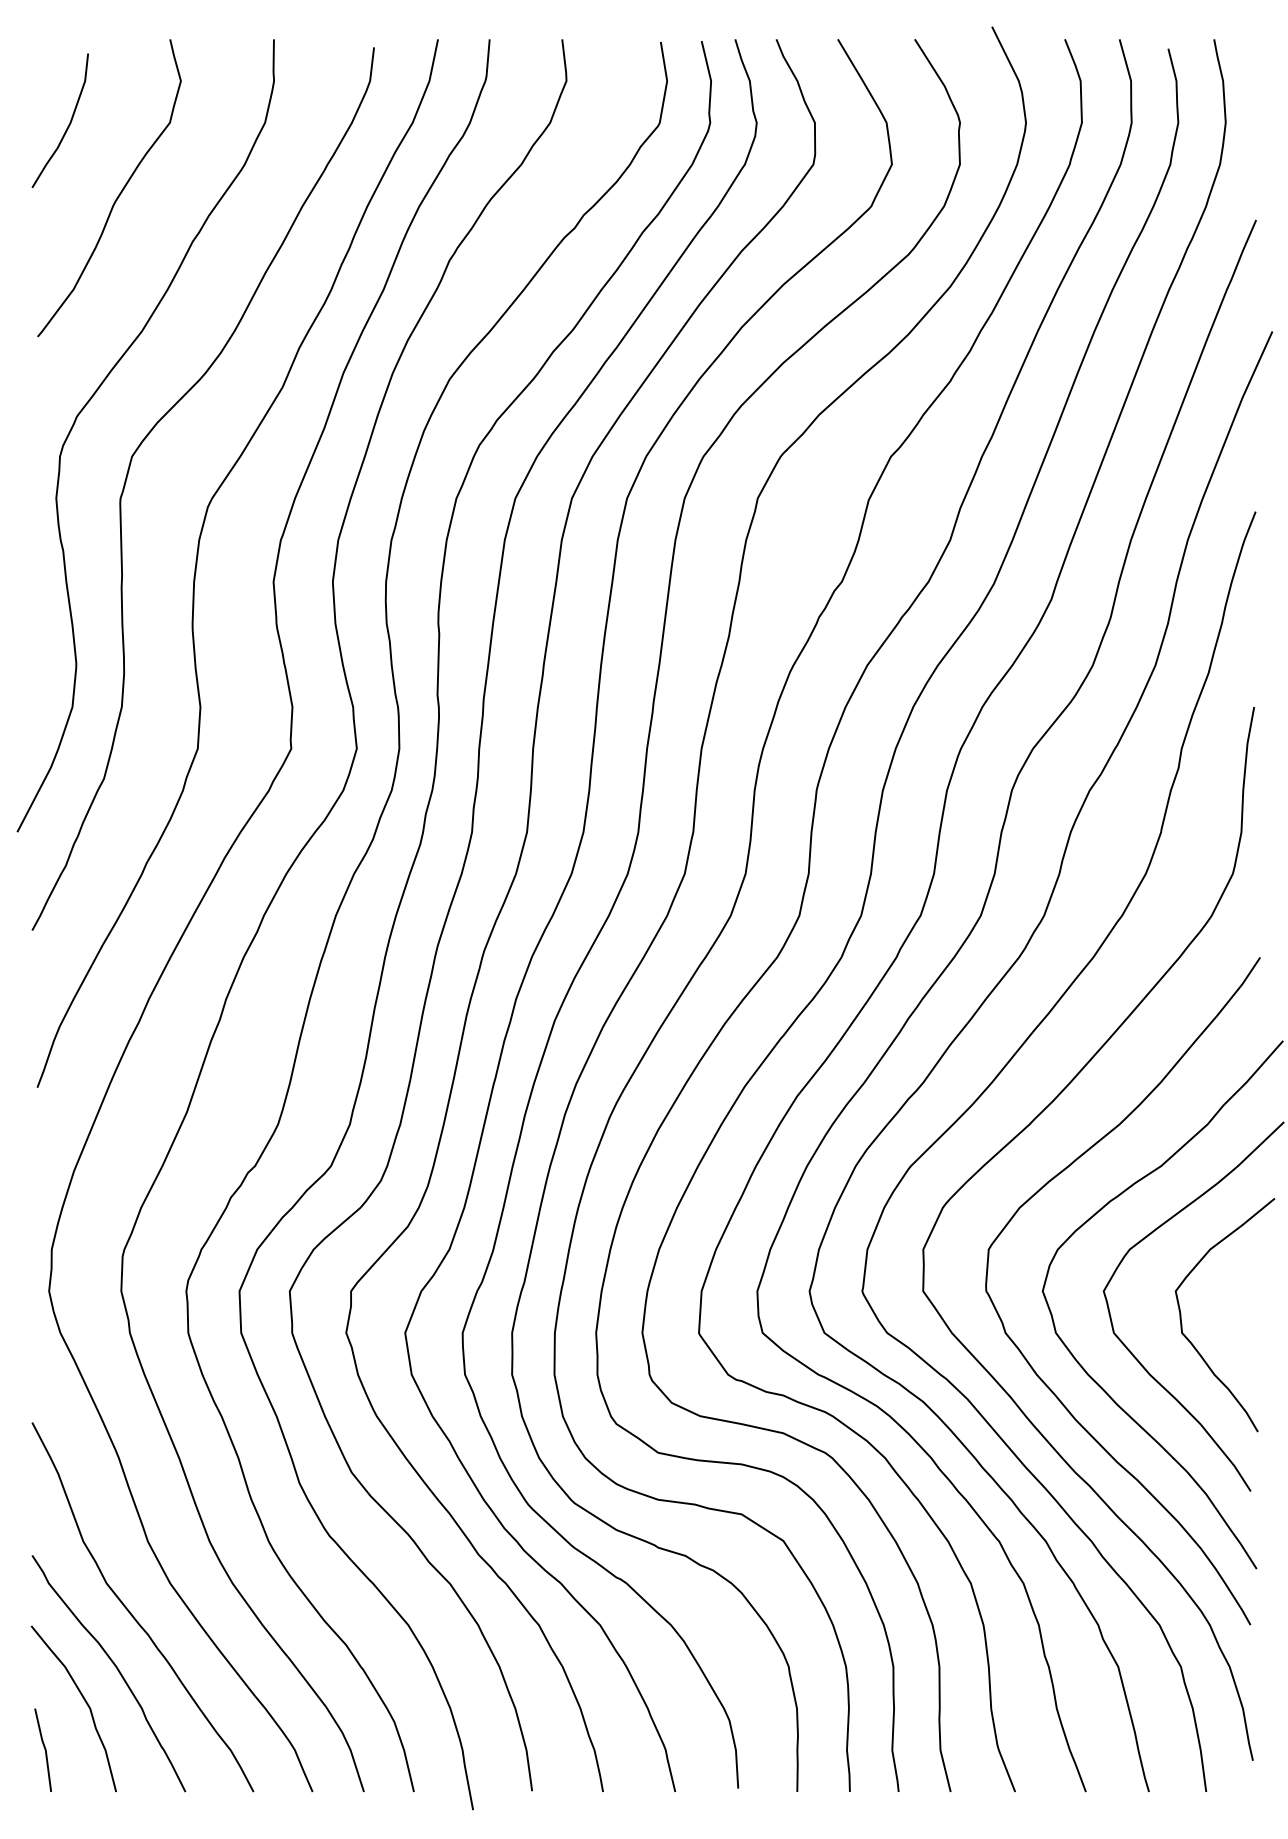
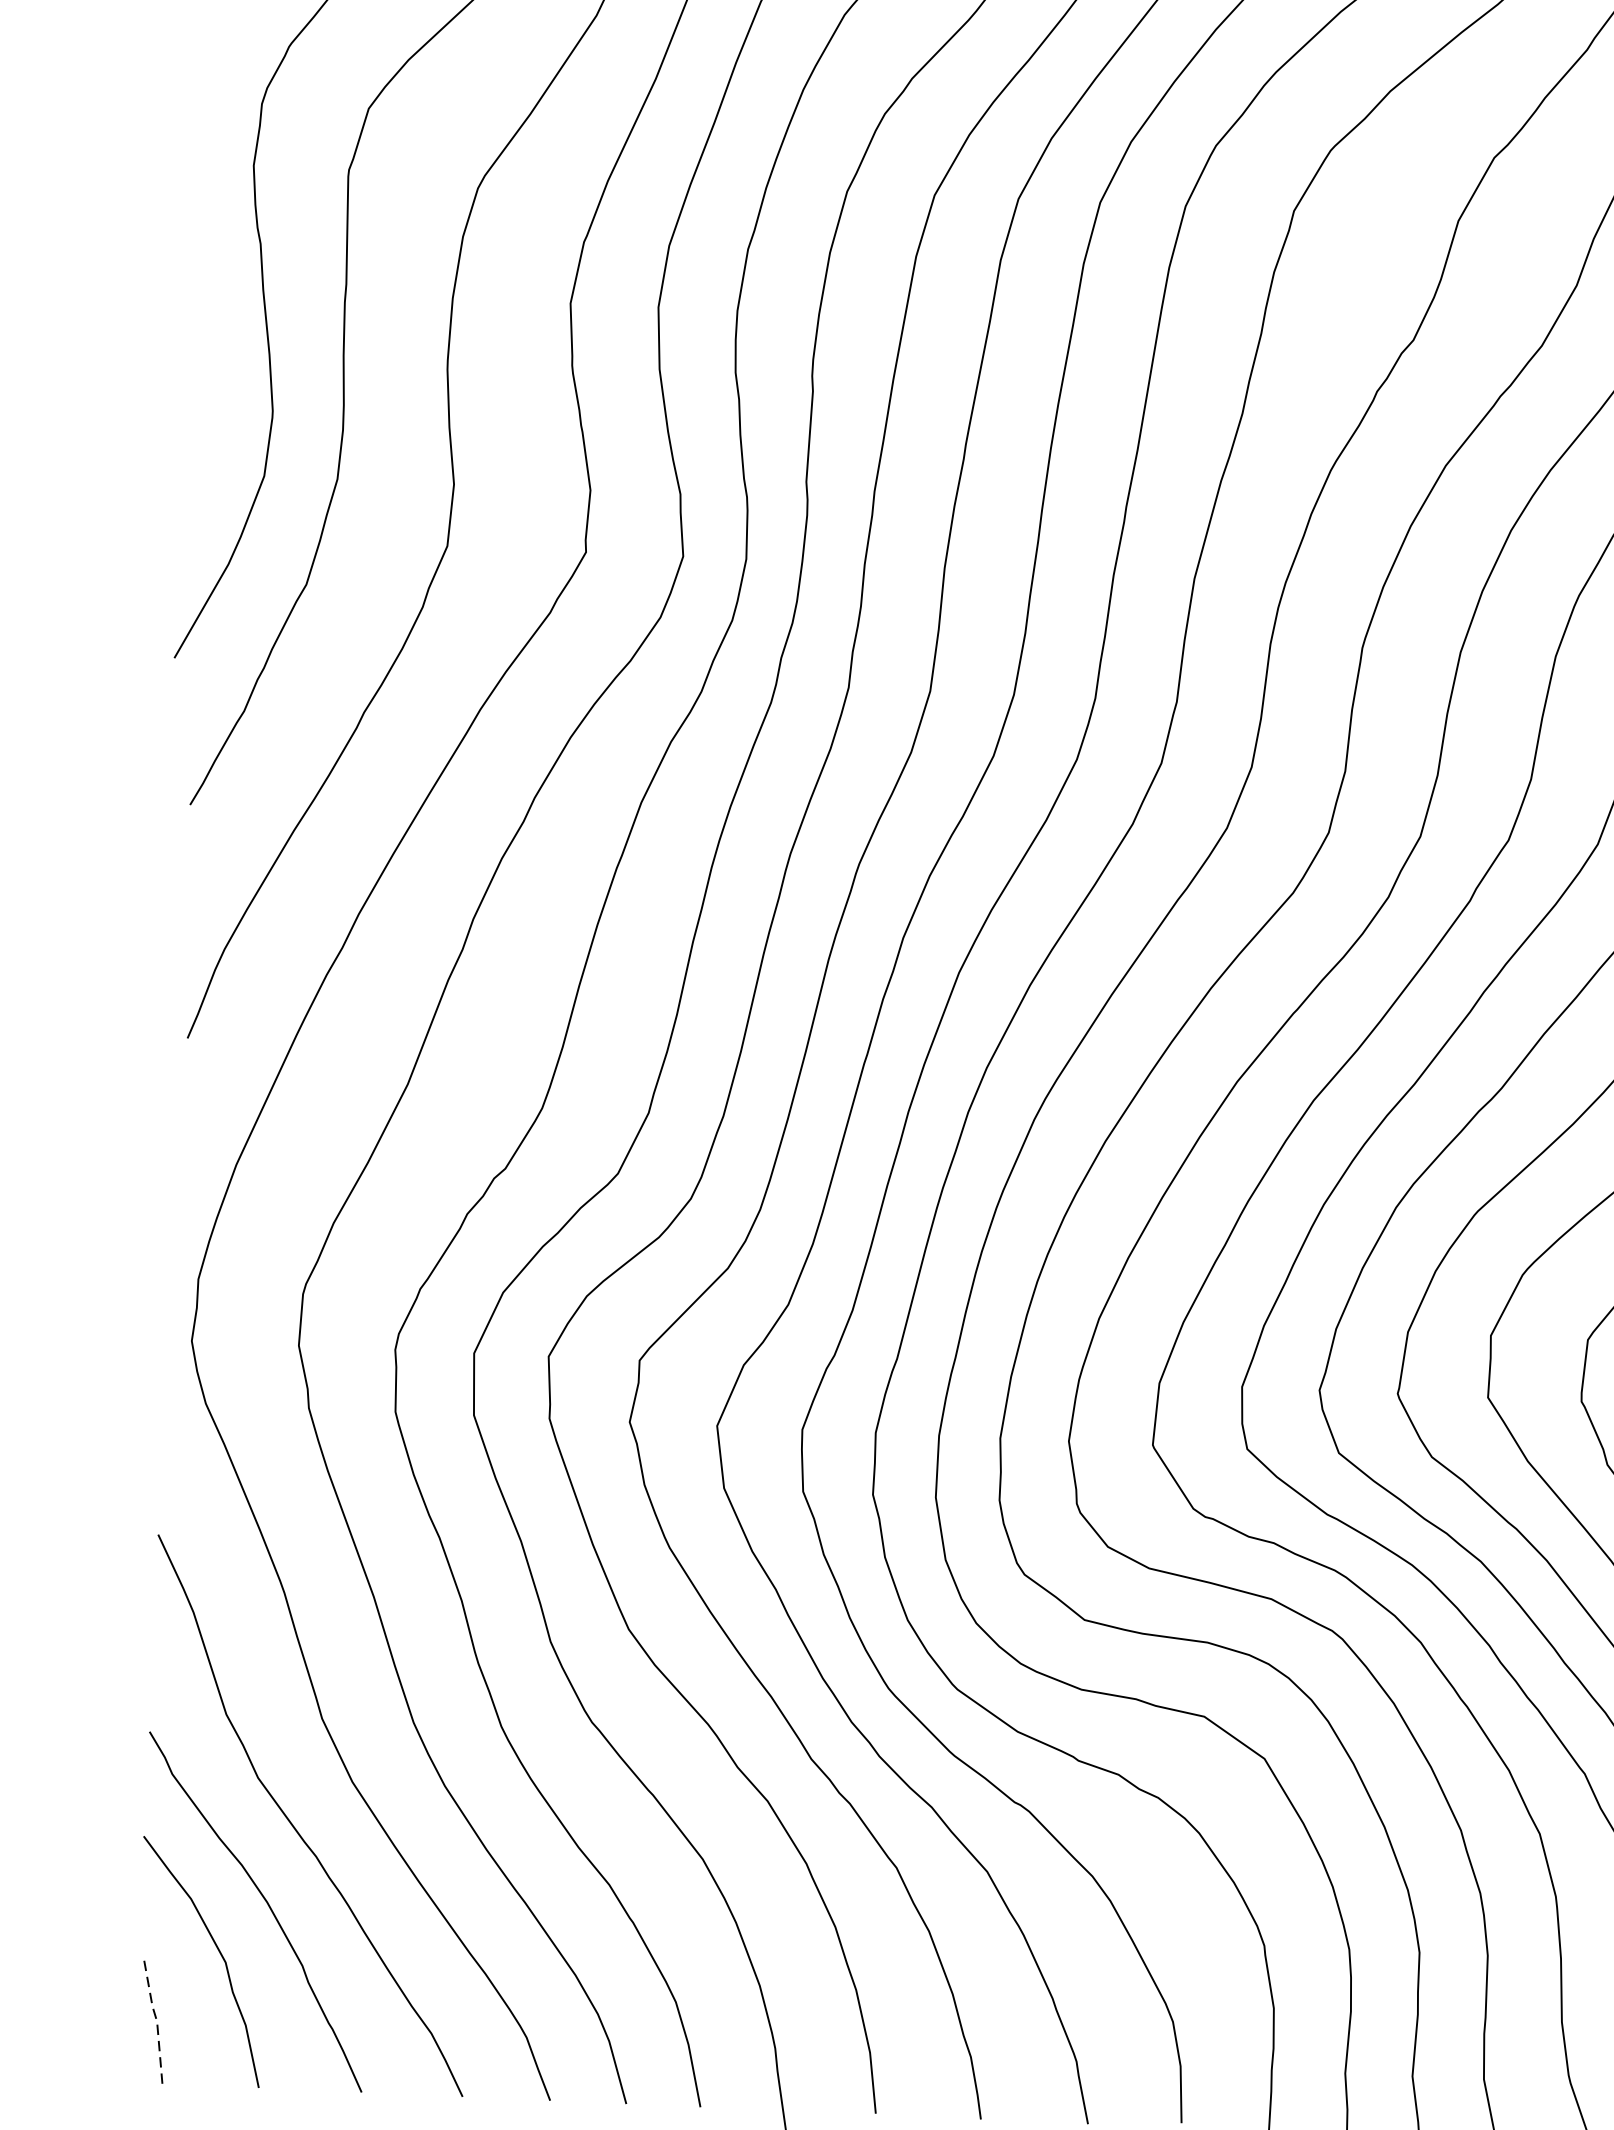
line: (45, 1749) -> (156, 2020), solid -> dashed

